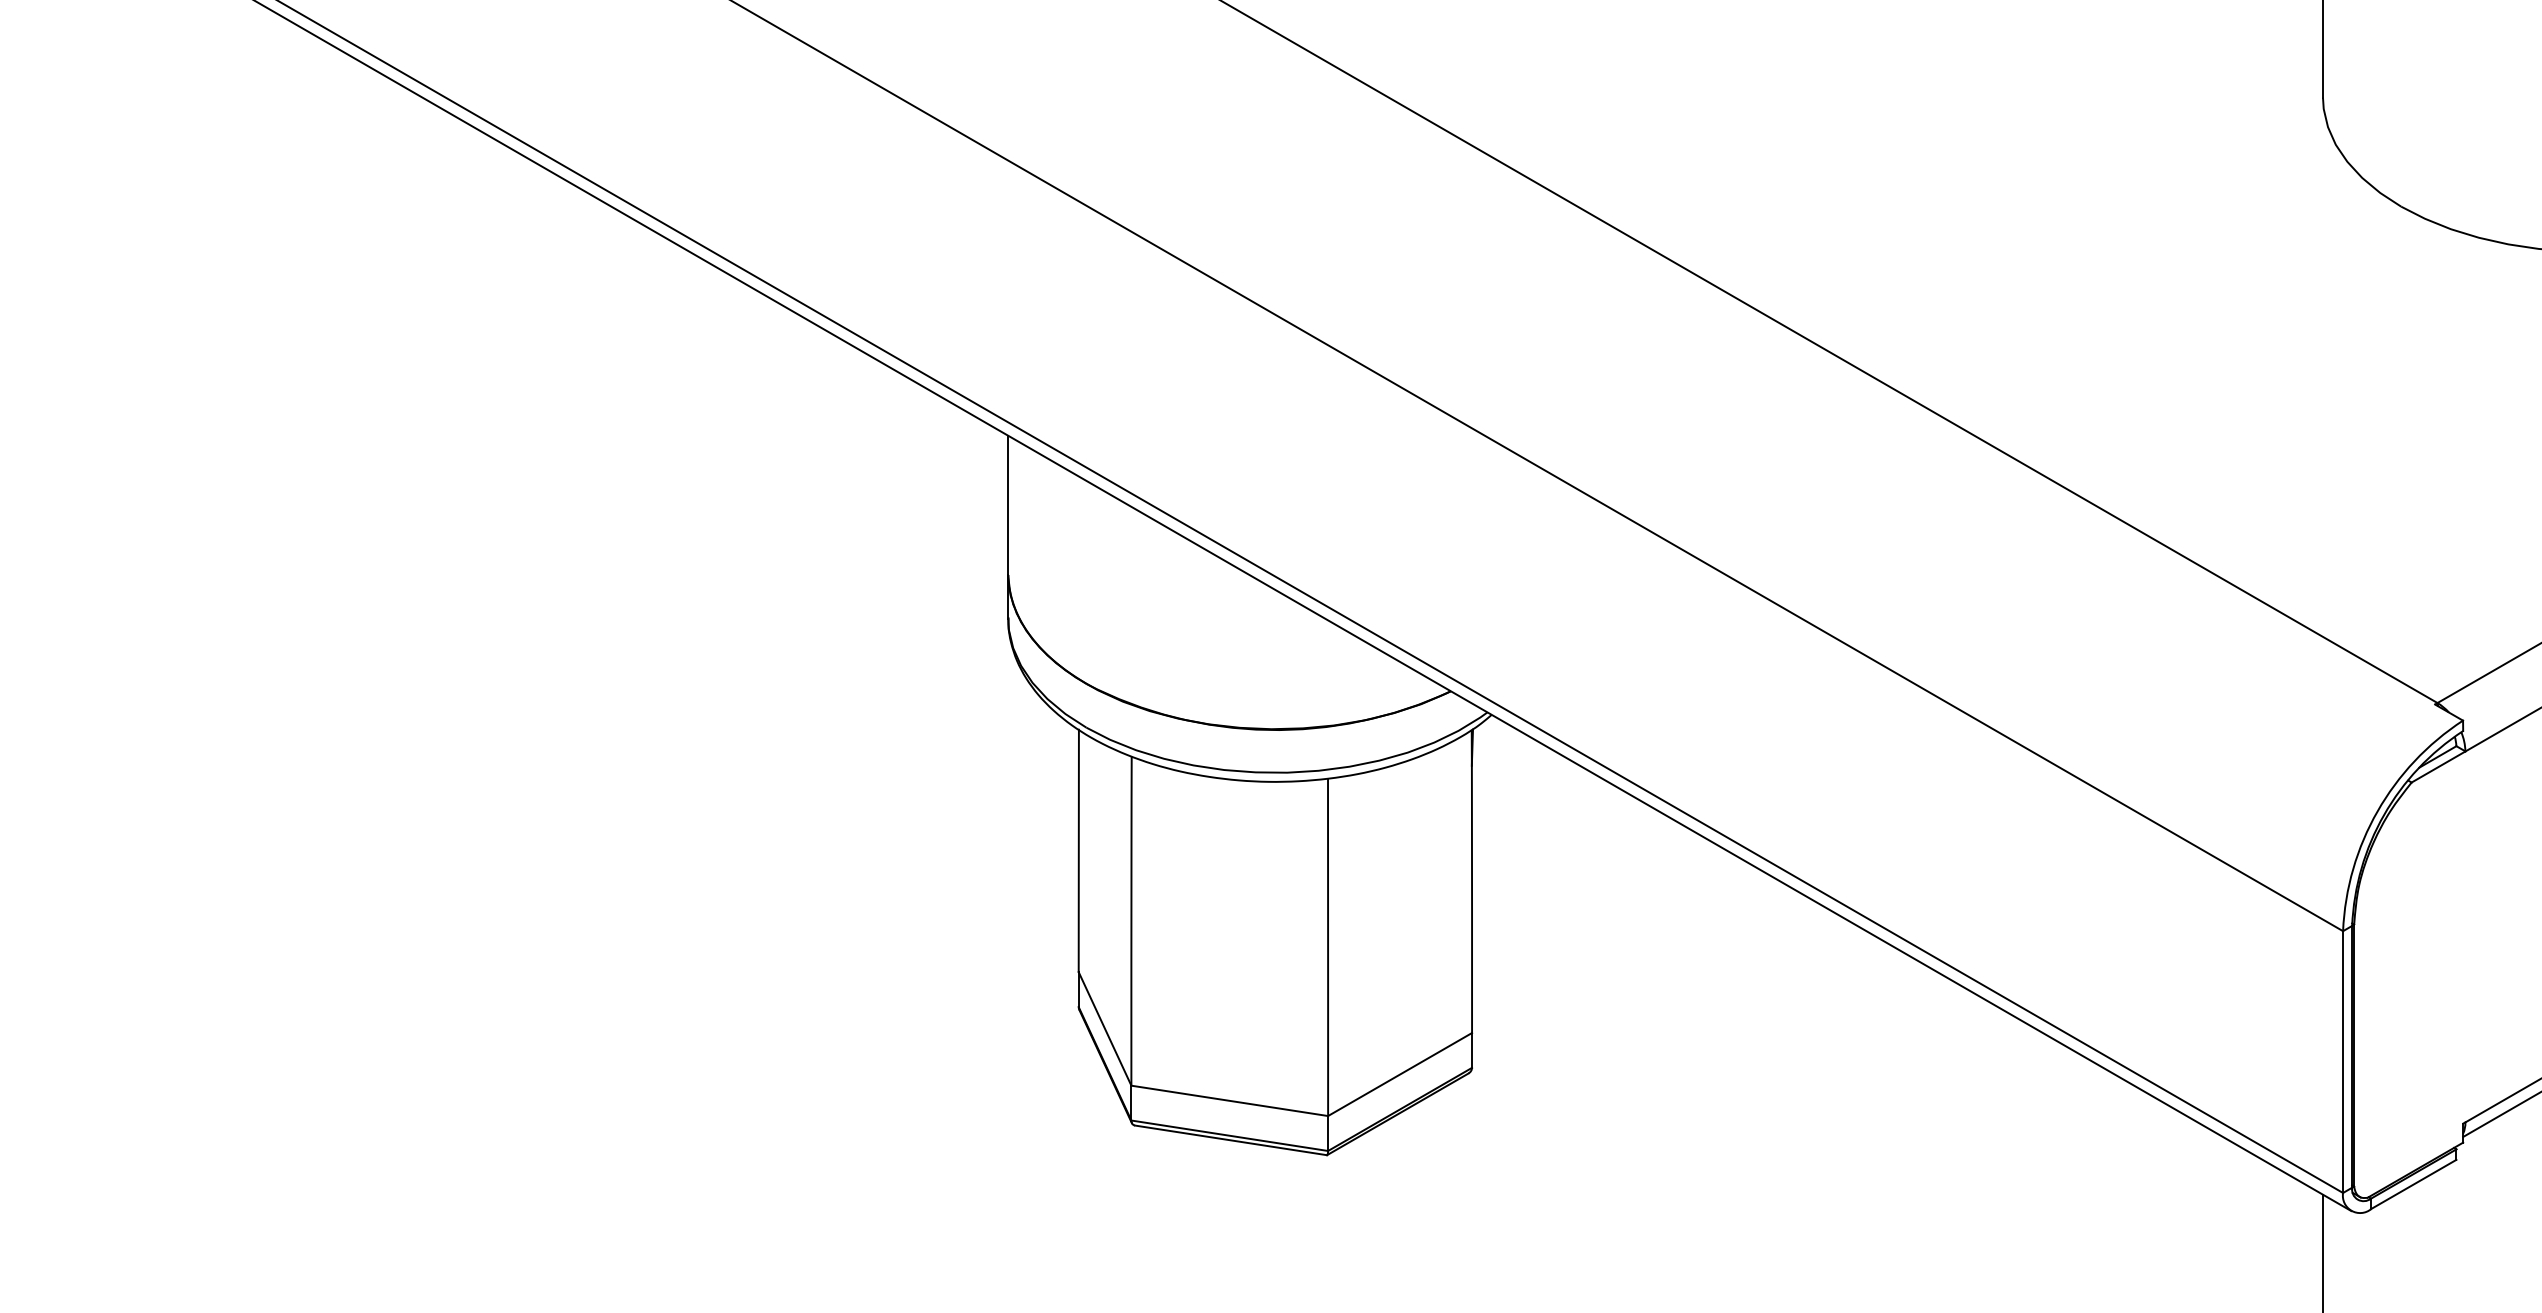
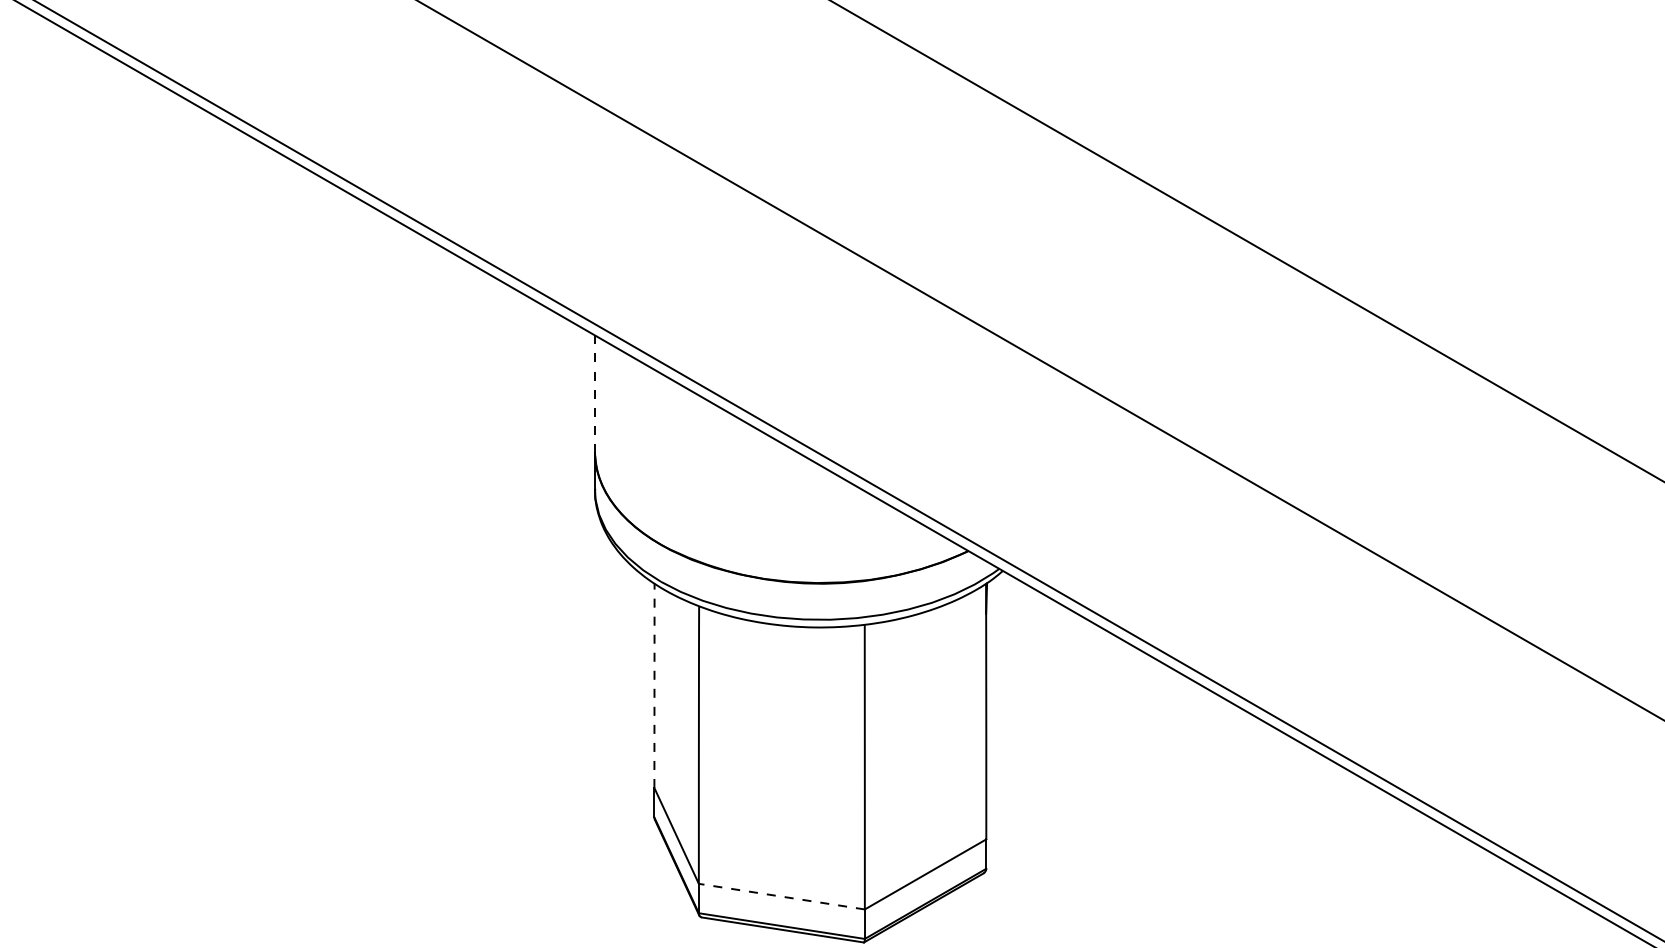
line: (1008, 505) -> (595, 394), solid -> dashed
line: (1078, 850) -> (654, 685), solid -> dashed
line: (1229, 1100) -> (781, 896), solid -> dashed

